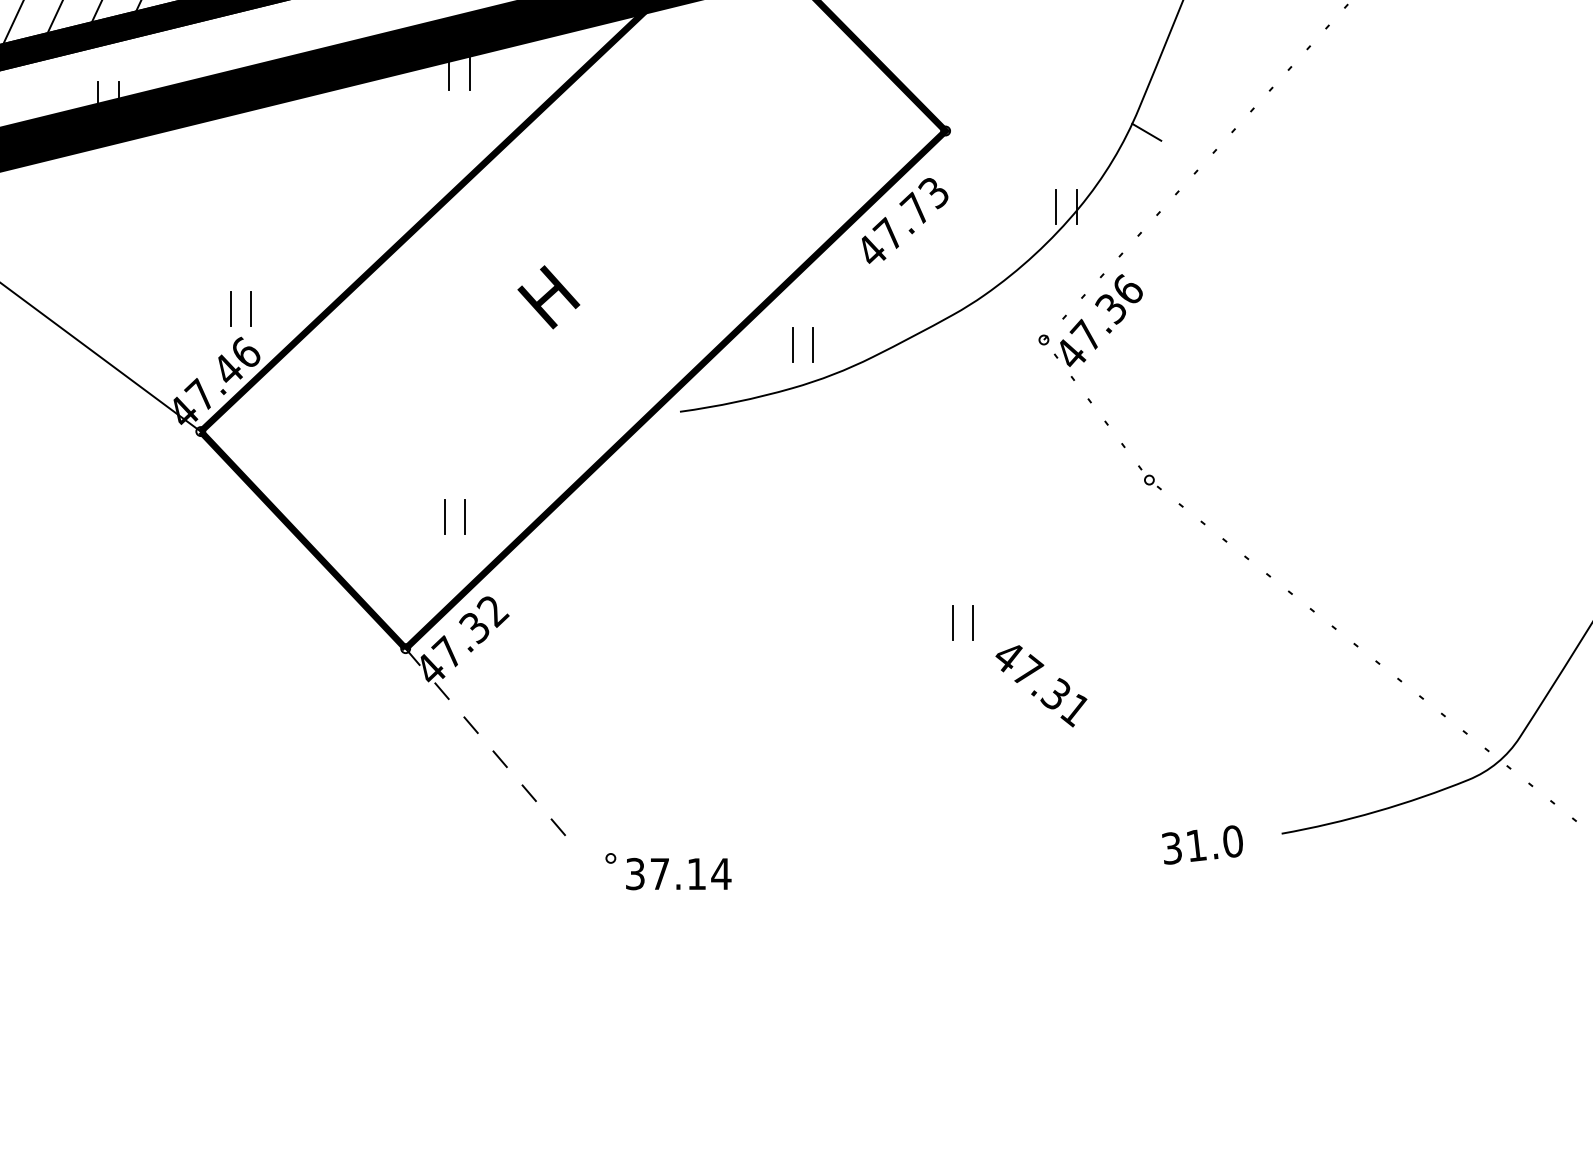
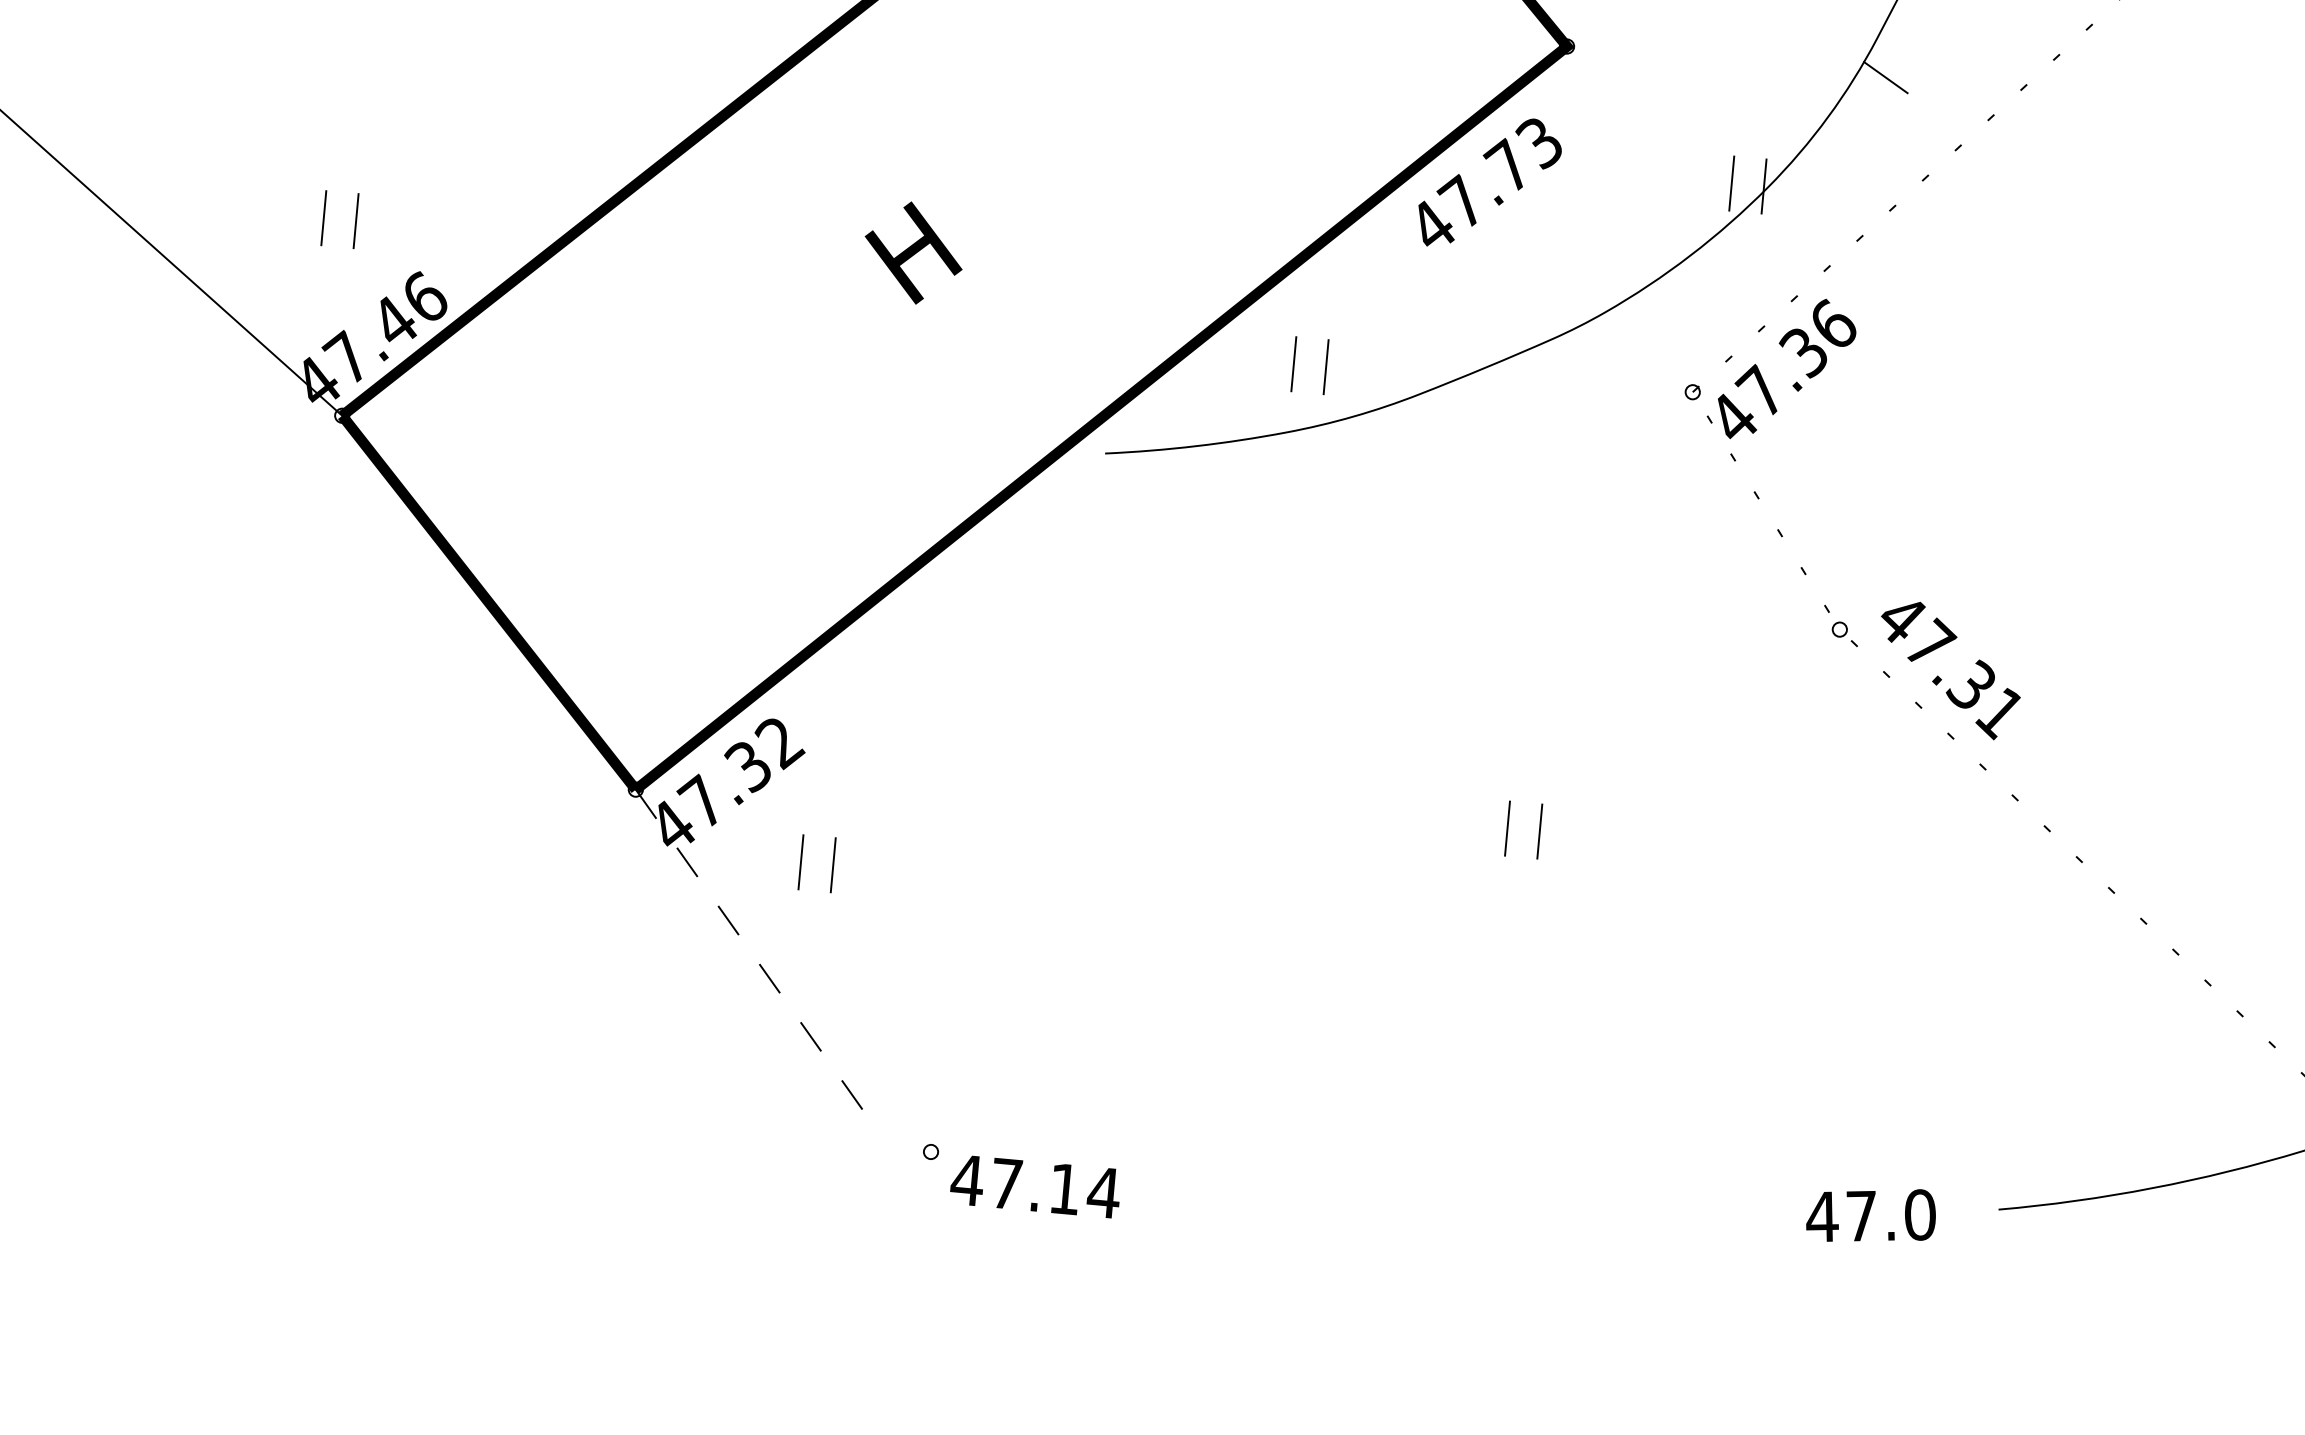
part: (231, 308) -> (324, 217), moved
part: (445, 516) -> (801, 862), moved
text: (1041, 686) -> (1949, 670), moved
text: (1184, 846) -> (1842, 1215), 31.0 -> 47.0
text: (635, 873) -> (967, 1179), 37.14 -> 47.14

